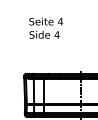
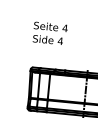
text: (46, 27) -> (50, 32), moved

